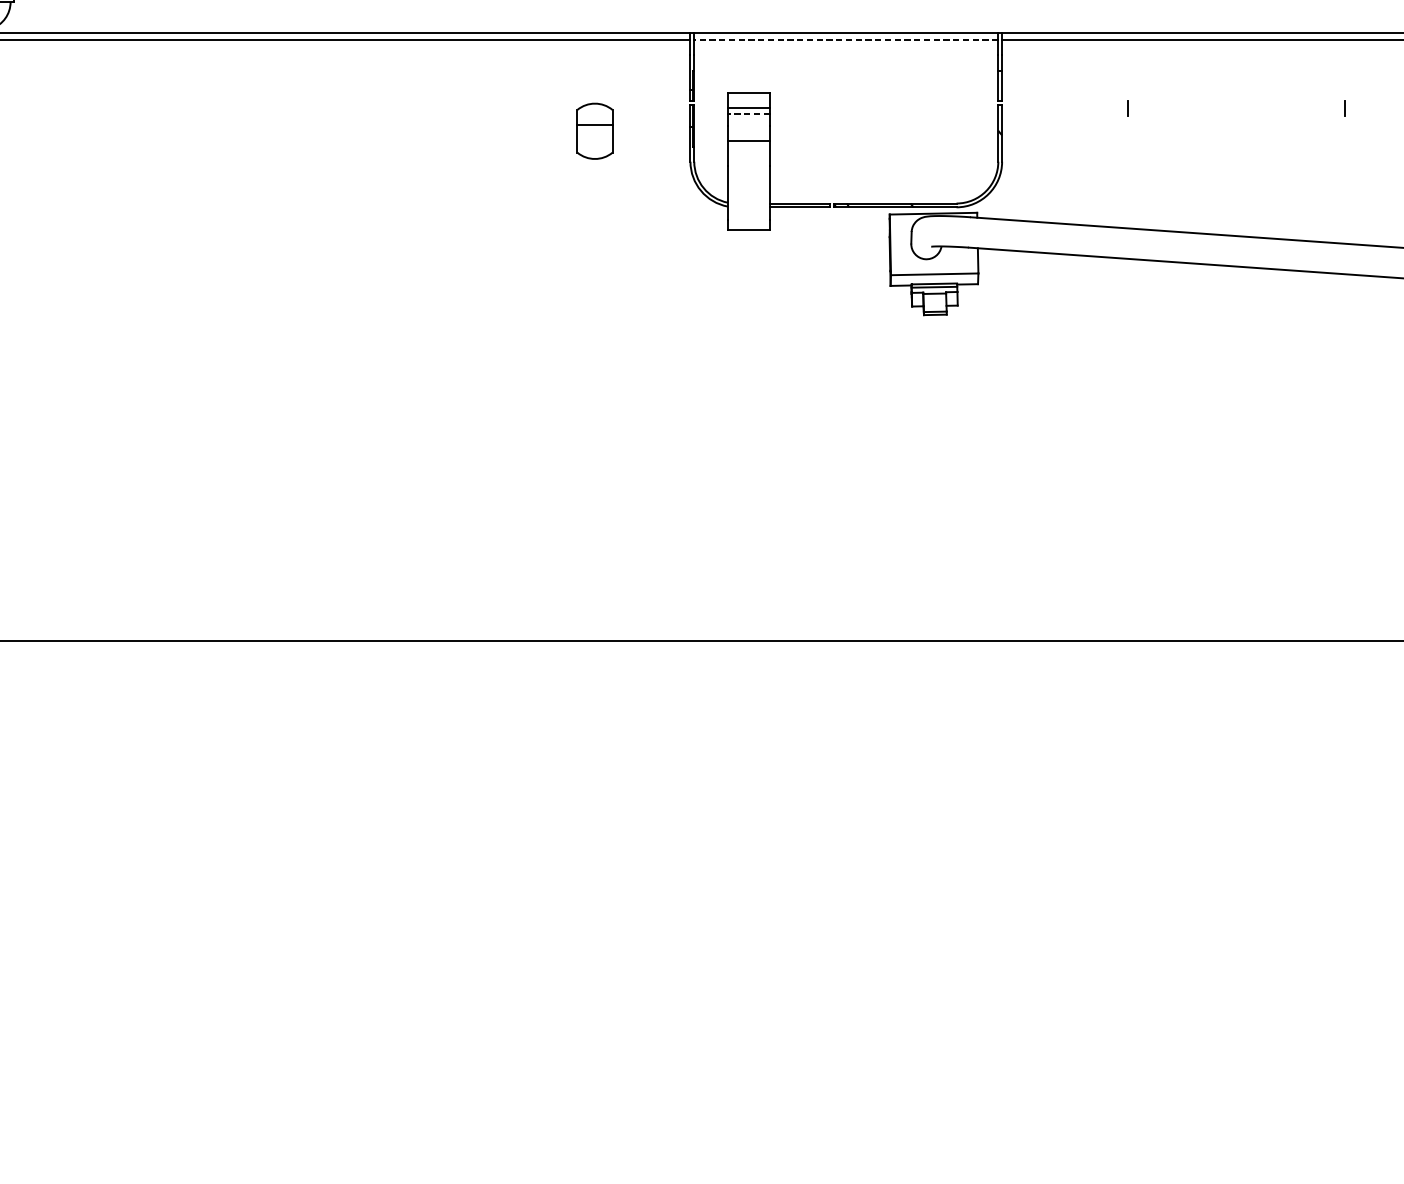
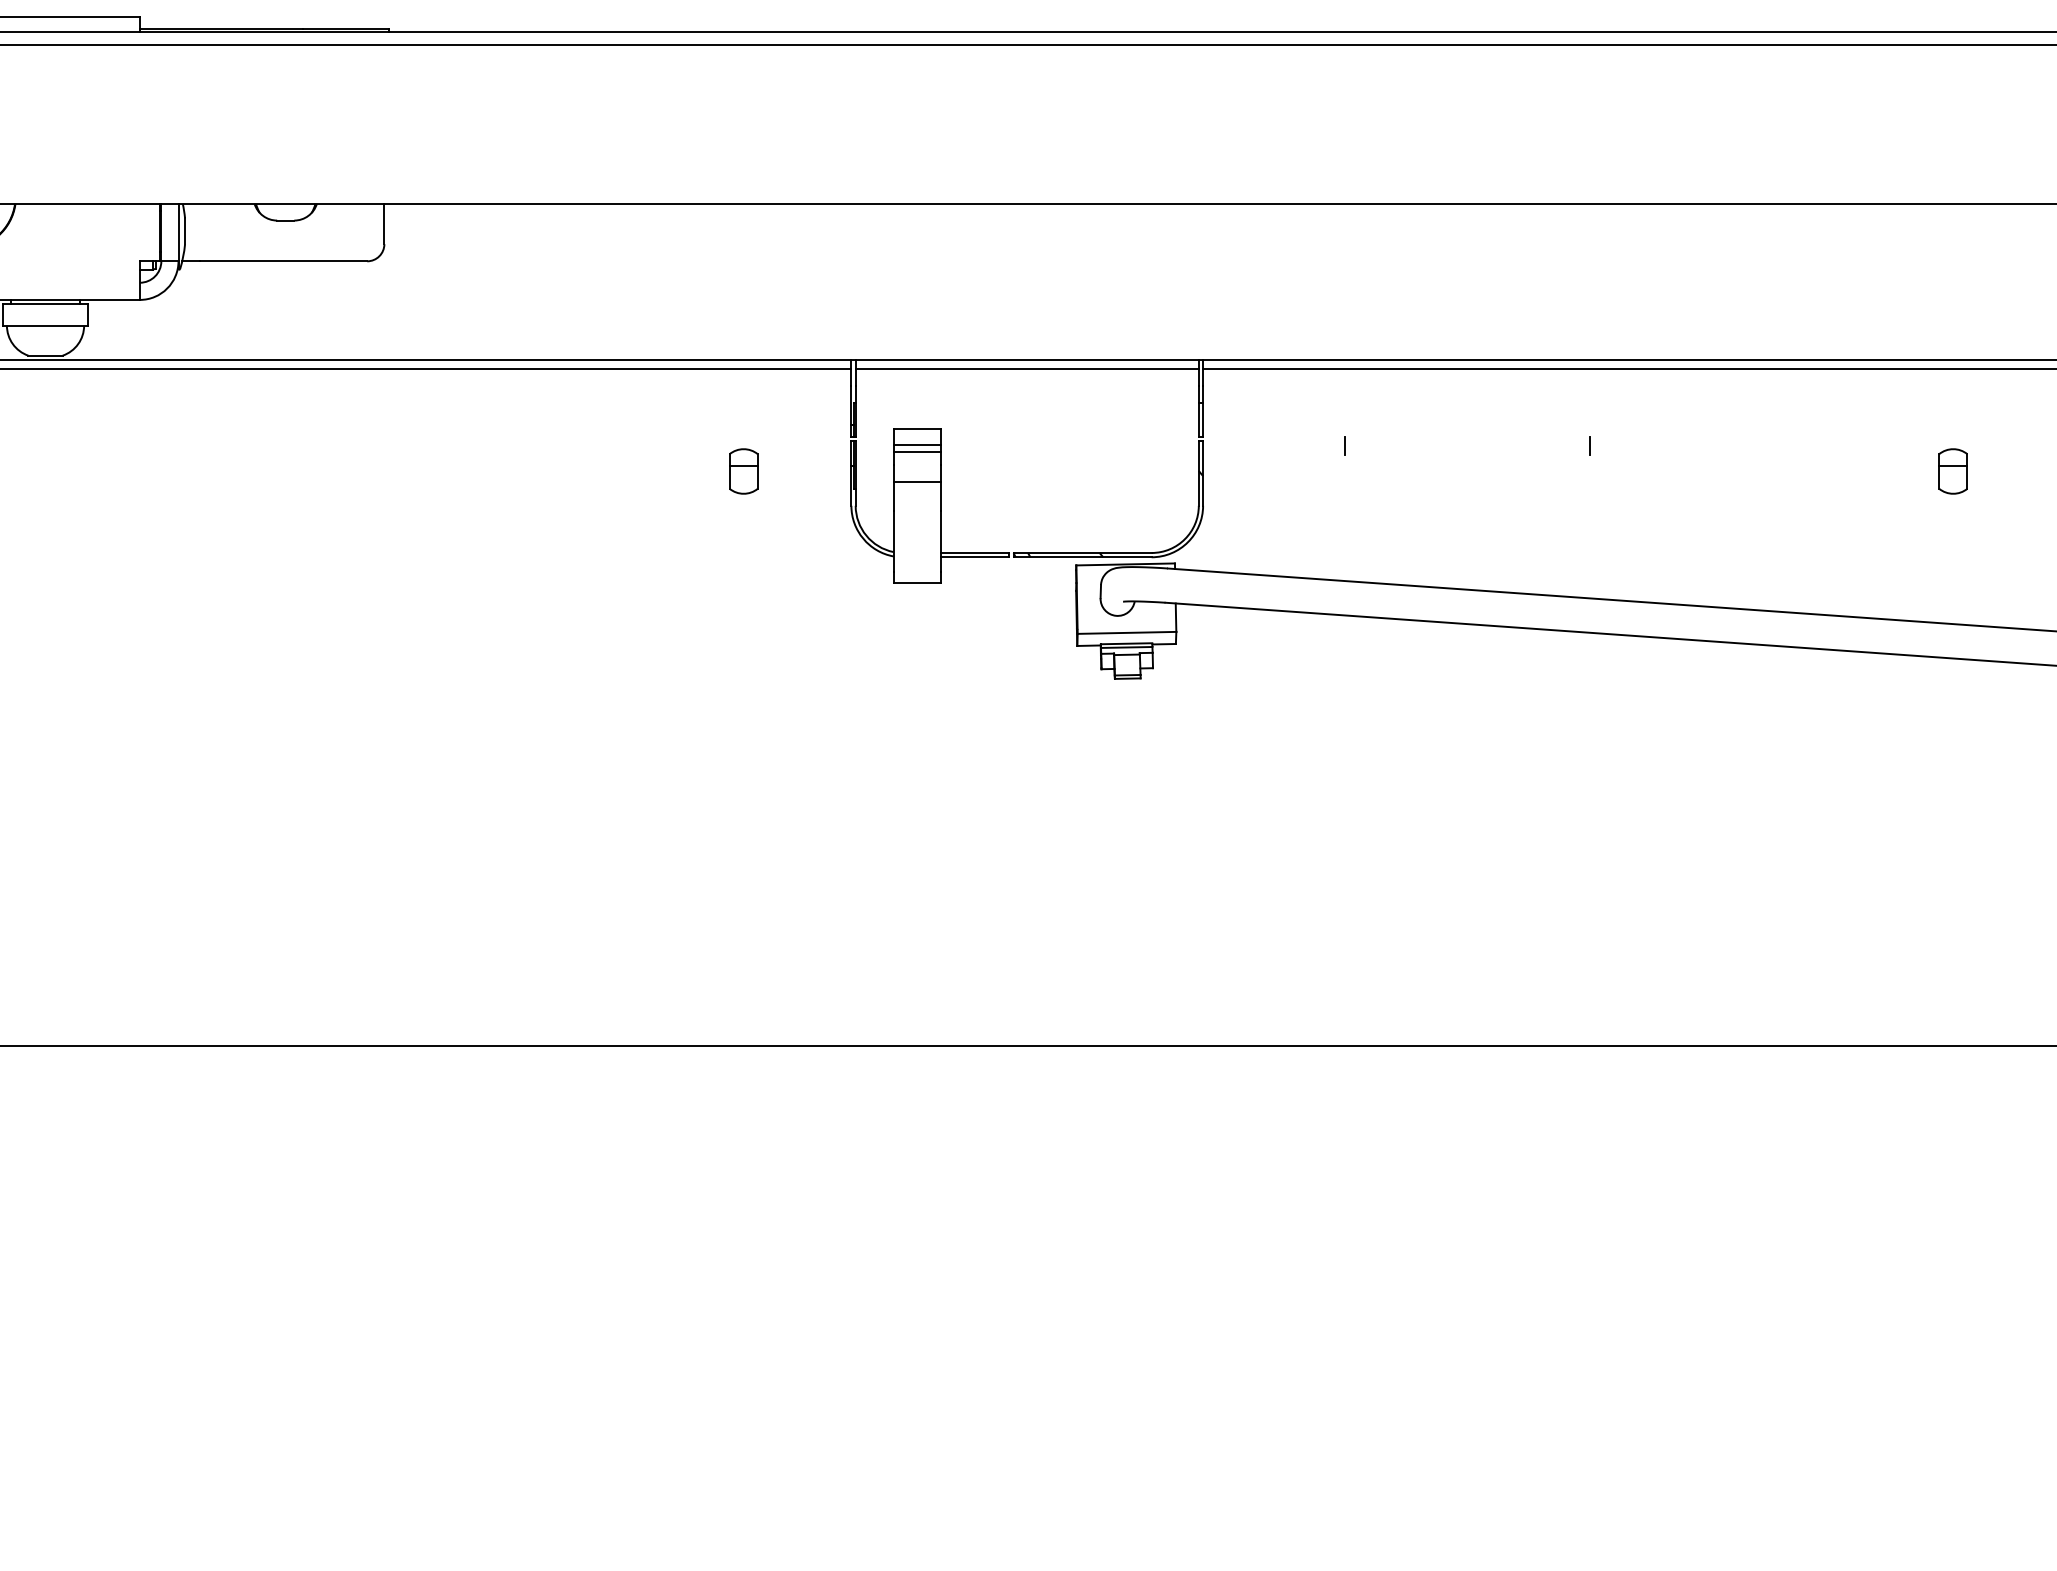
line: (846, 40) -> (1027, 368), dashed -> solid
line: (749, 114) -> (917, 452), dashed -> solid
part: (594, 131) -> (743, 471), size x0.71

